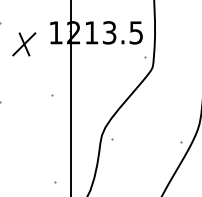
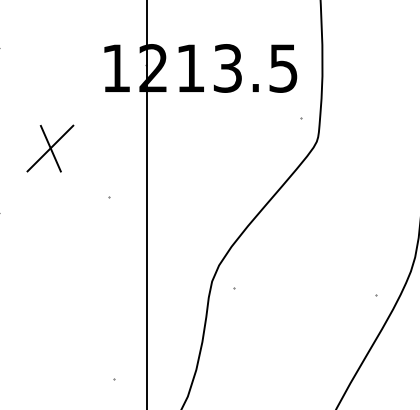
part: (24, 44) -> (50, 148), moved

